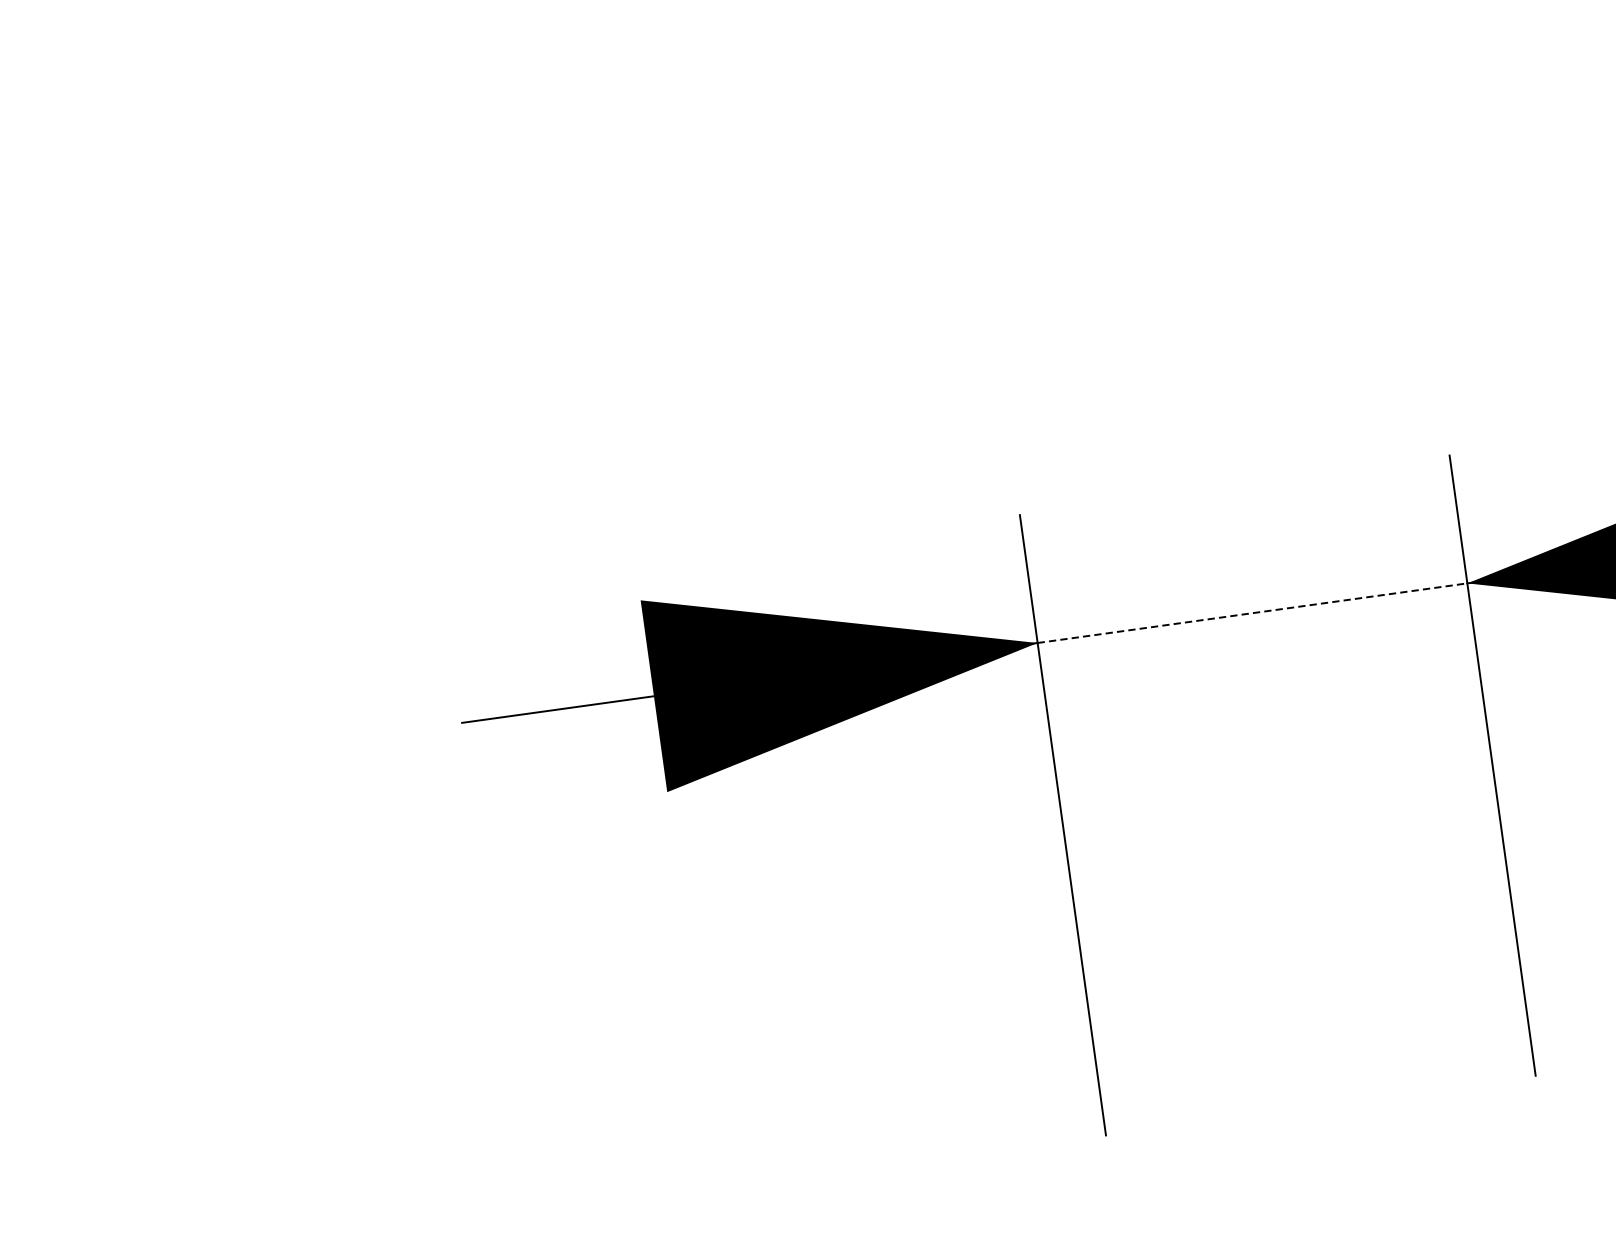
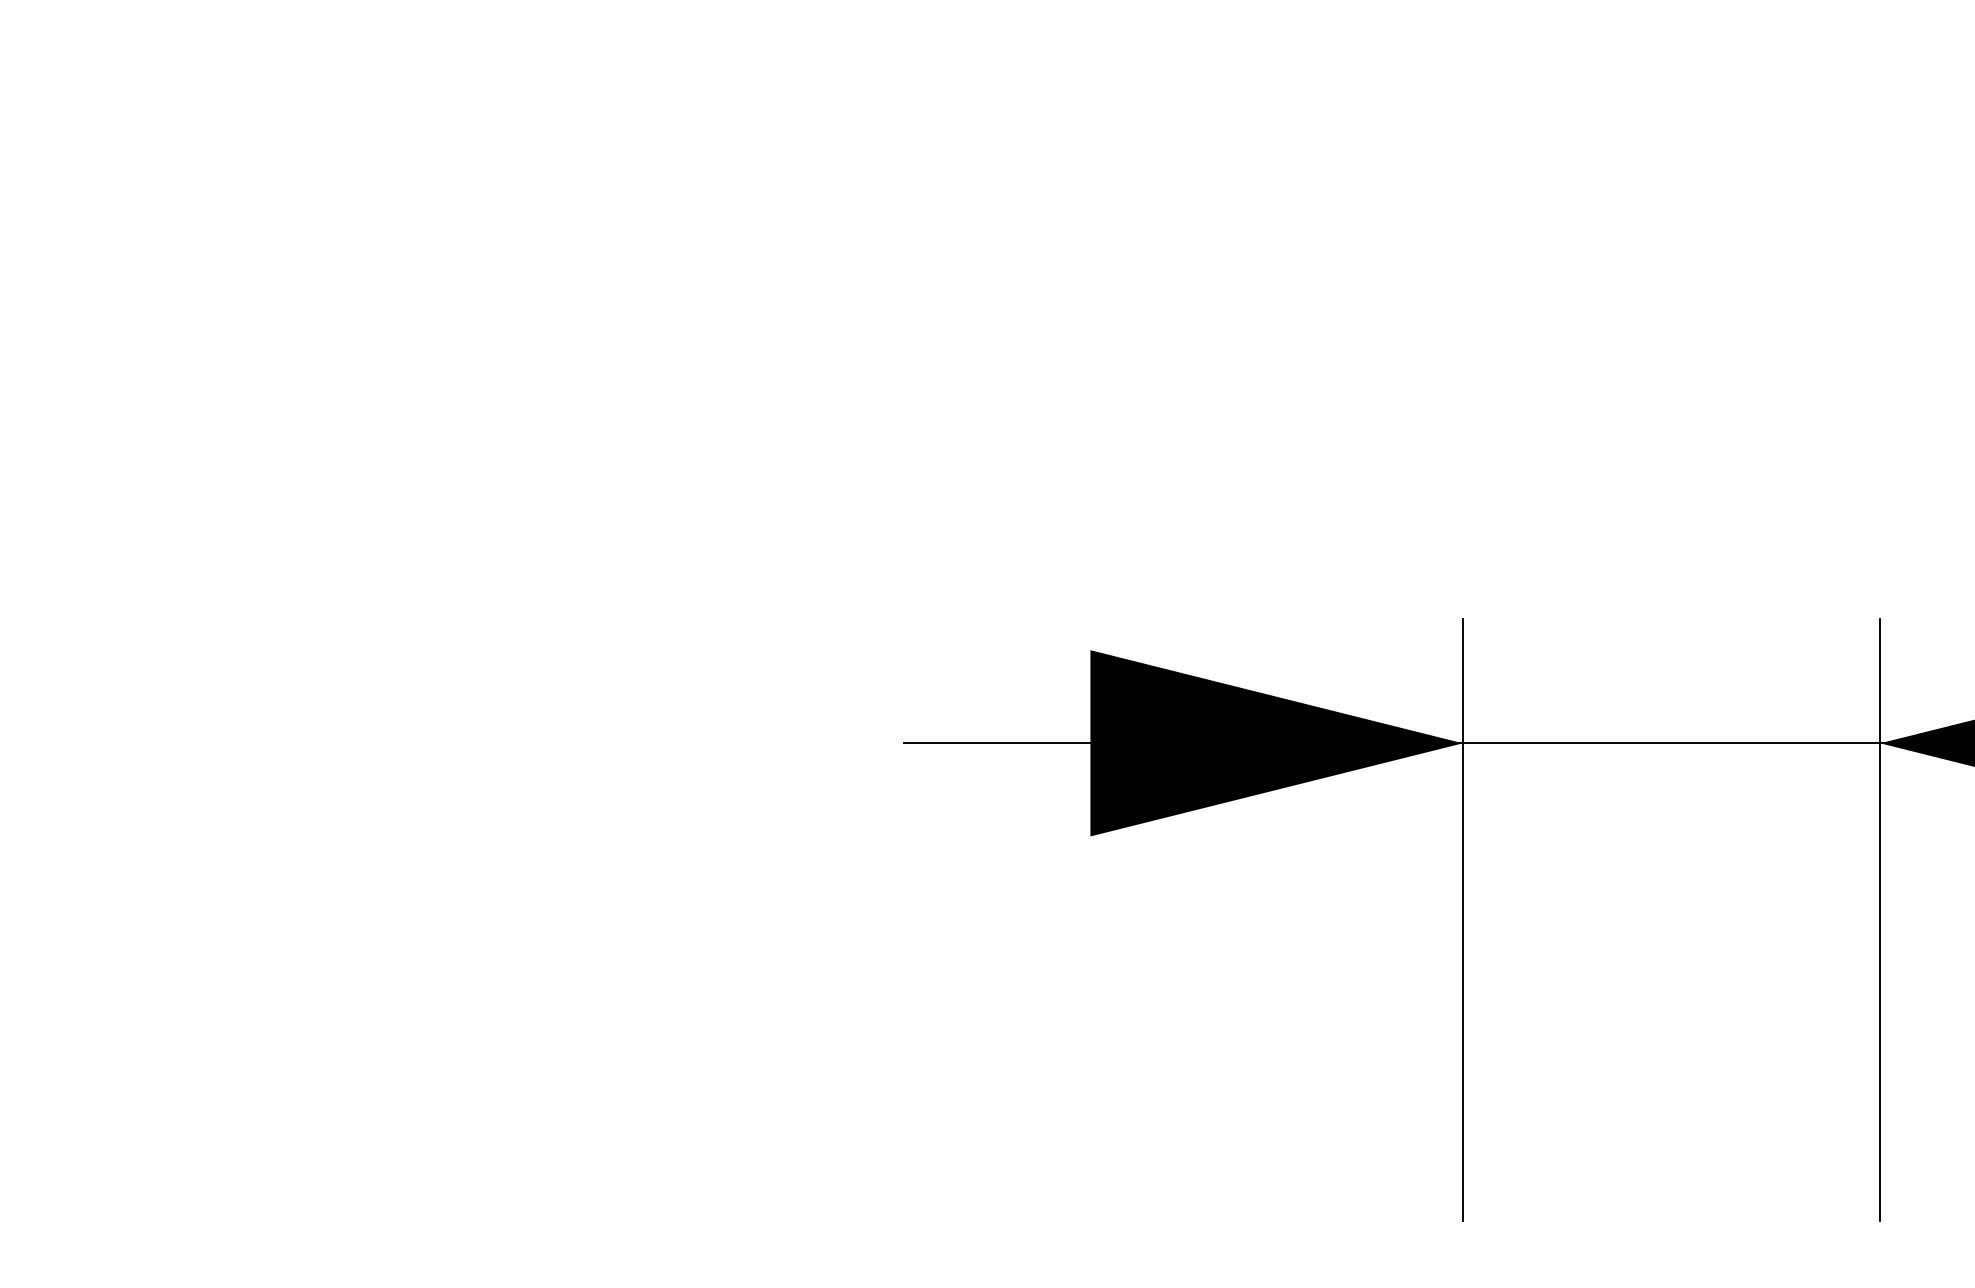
line: (1252, 613) -> (1671, 743), dashed -> solid

